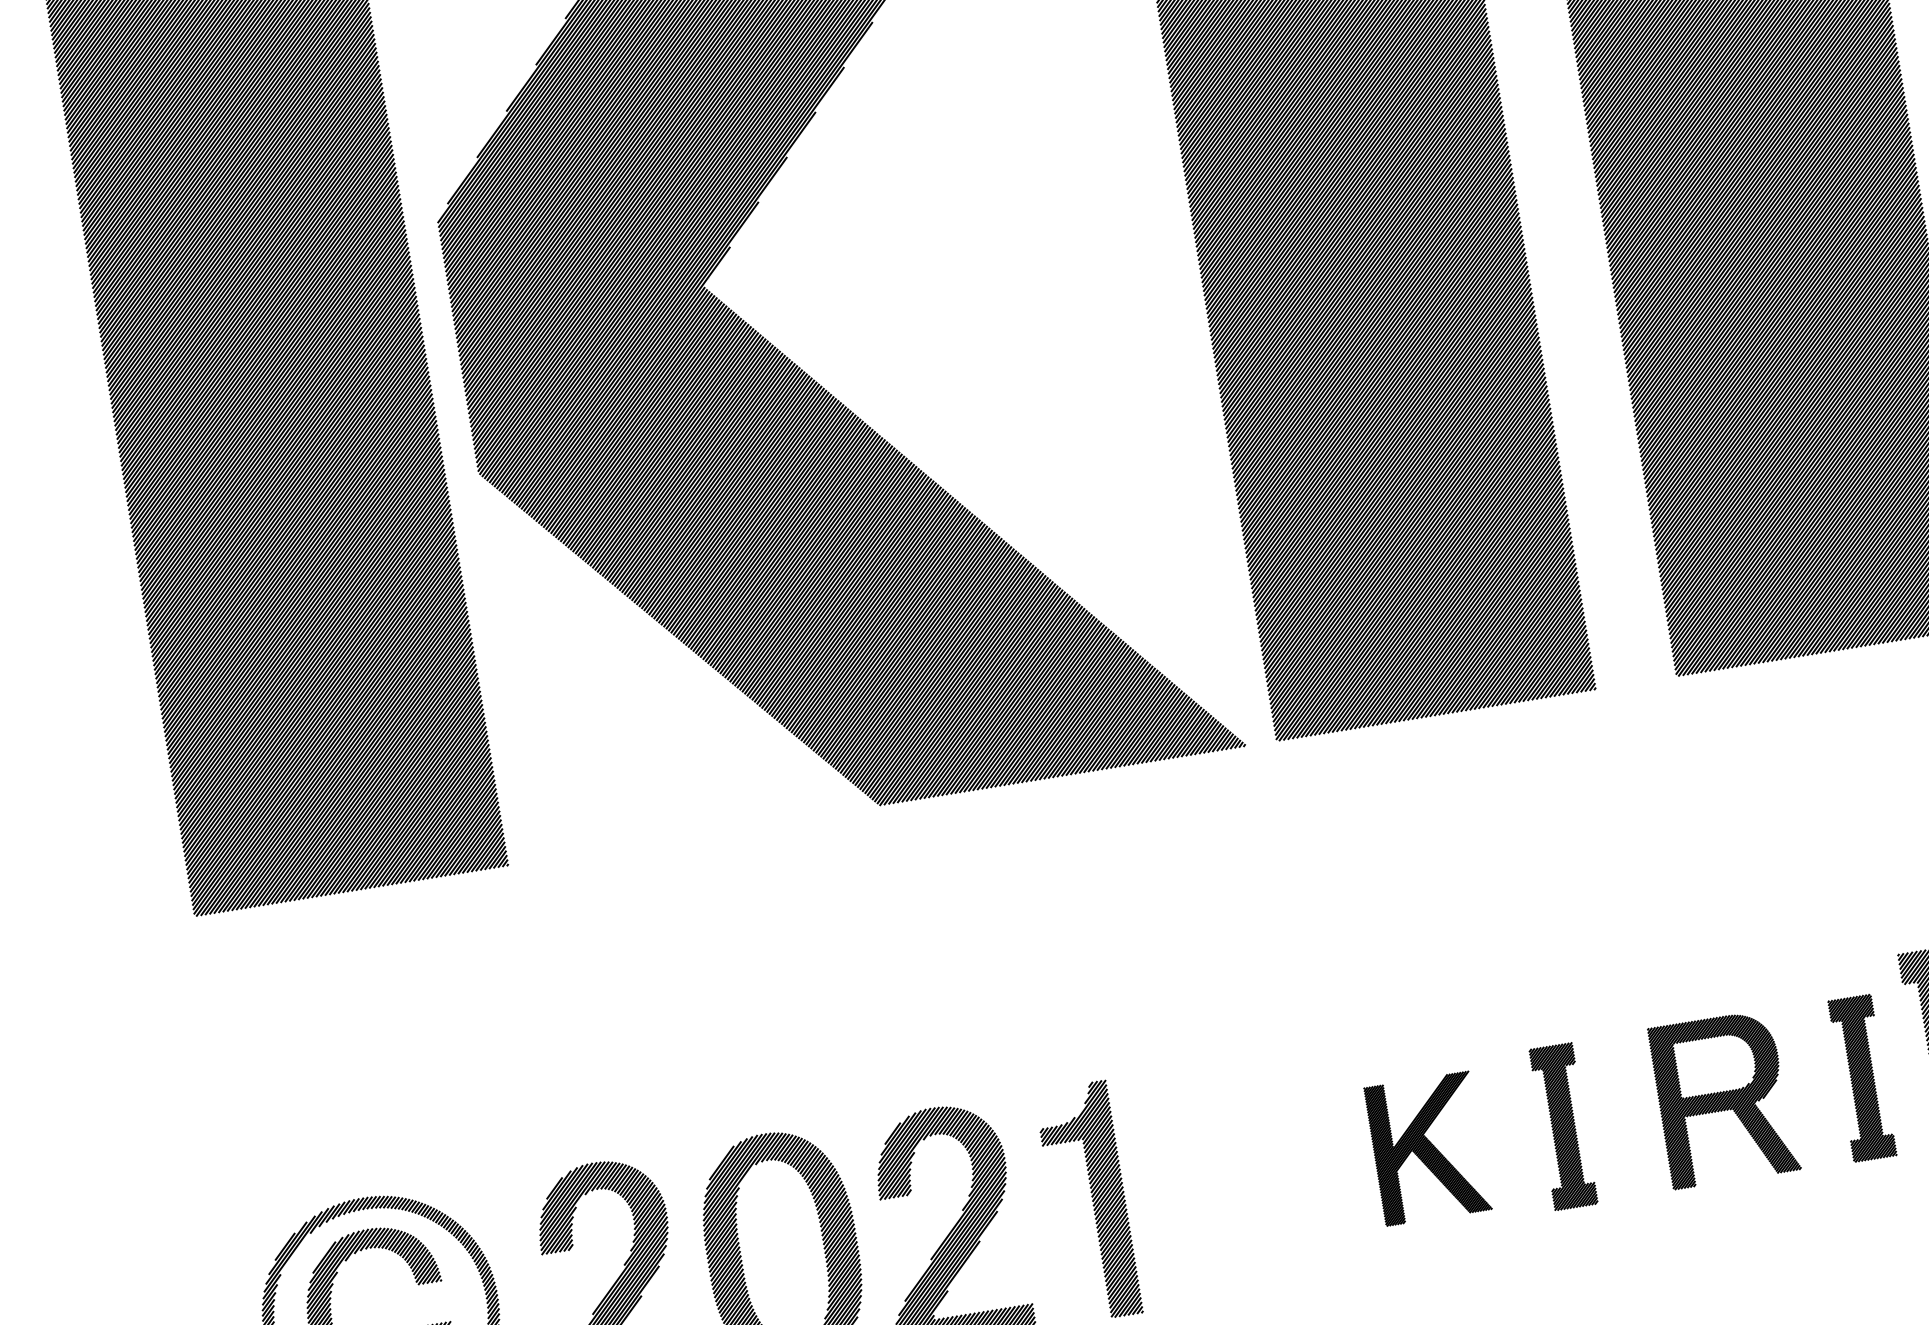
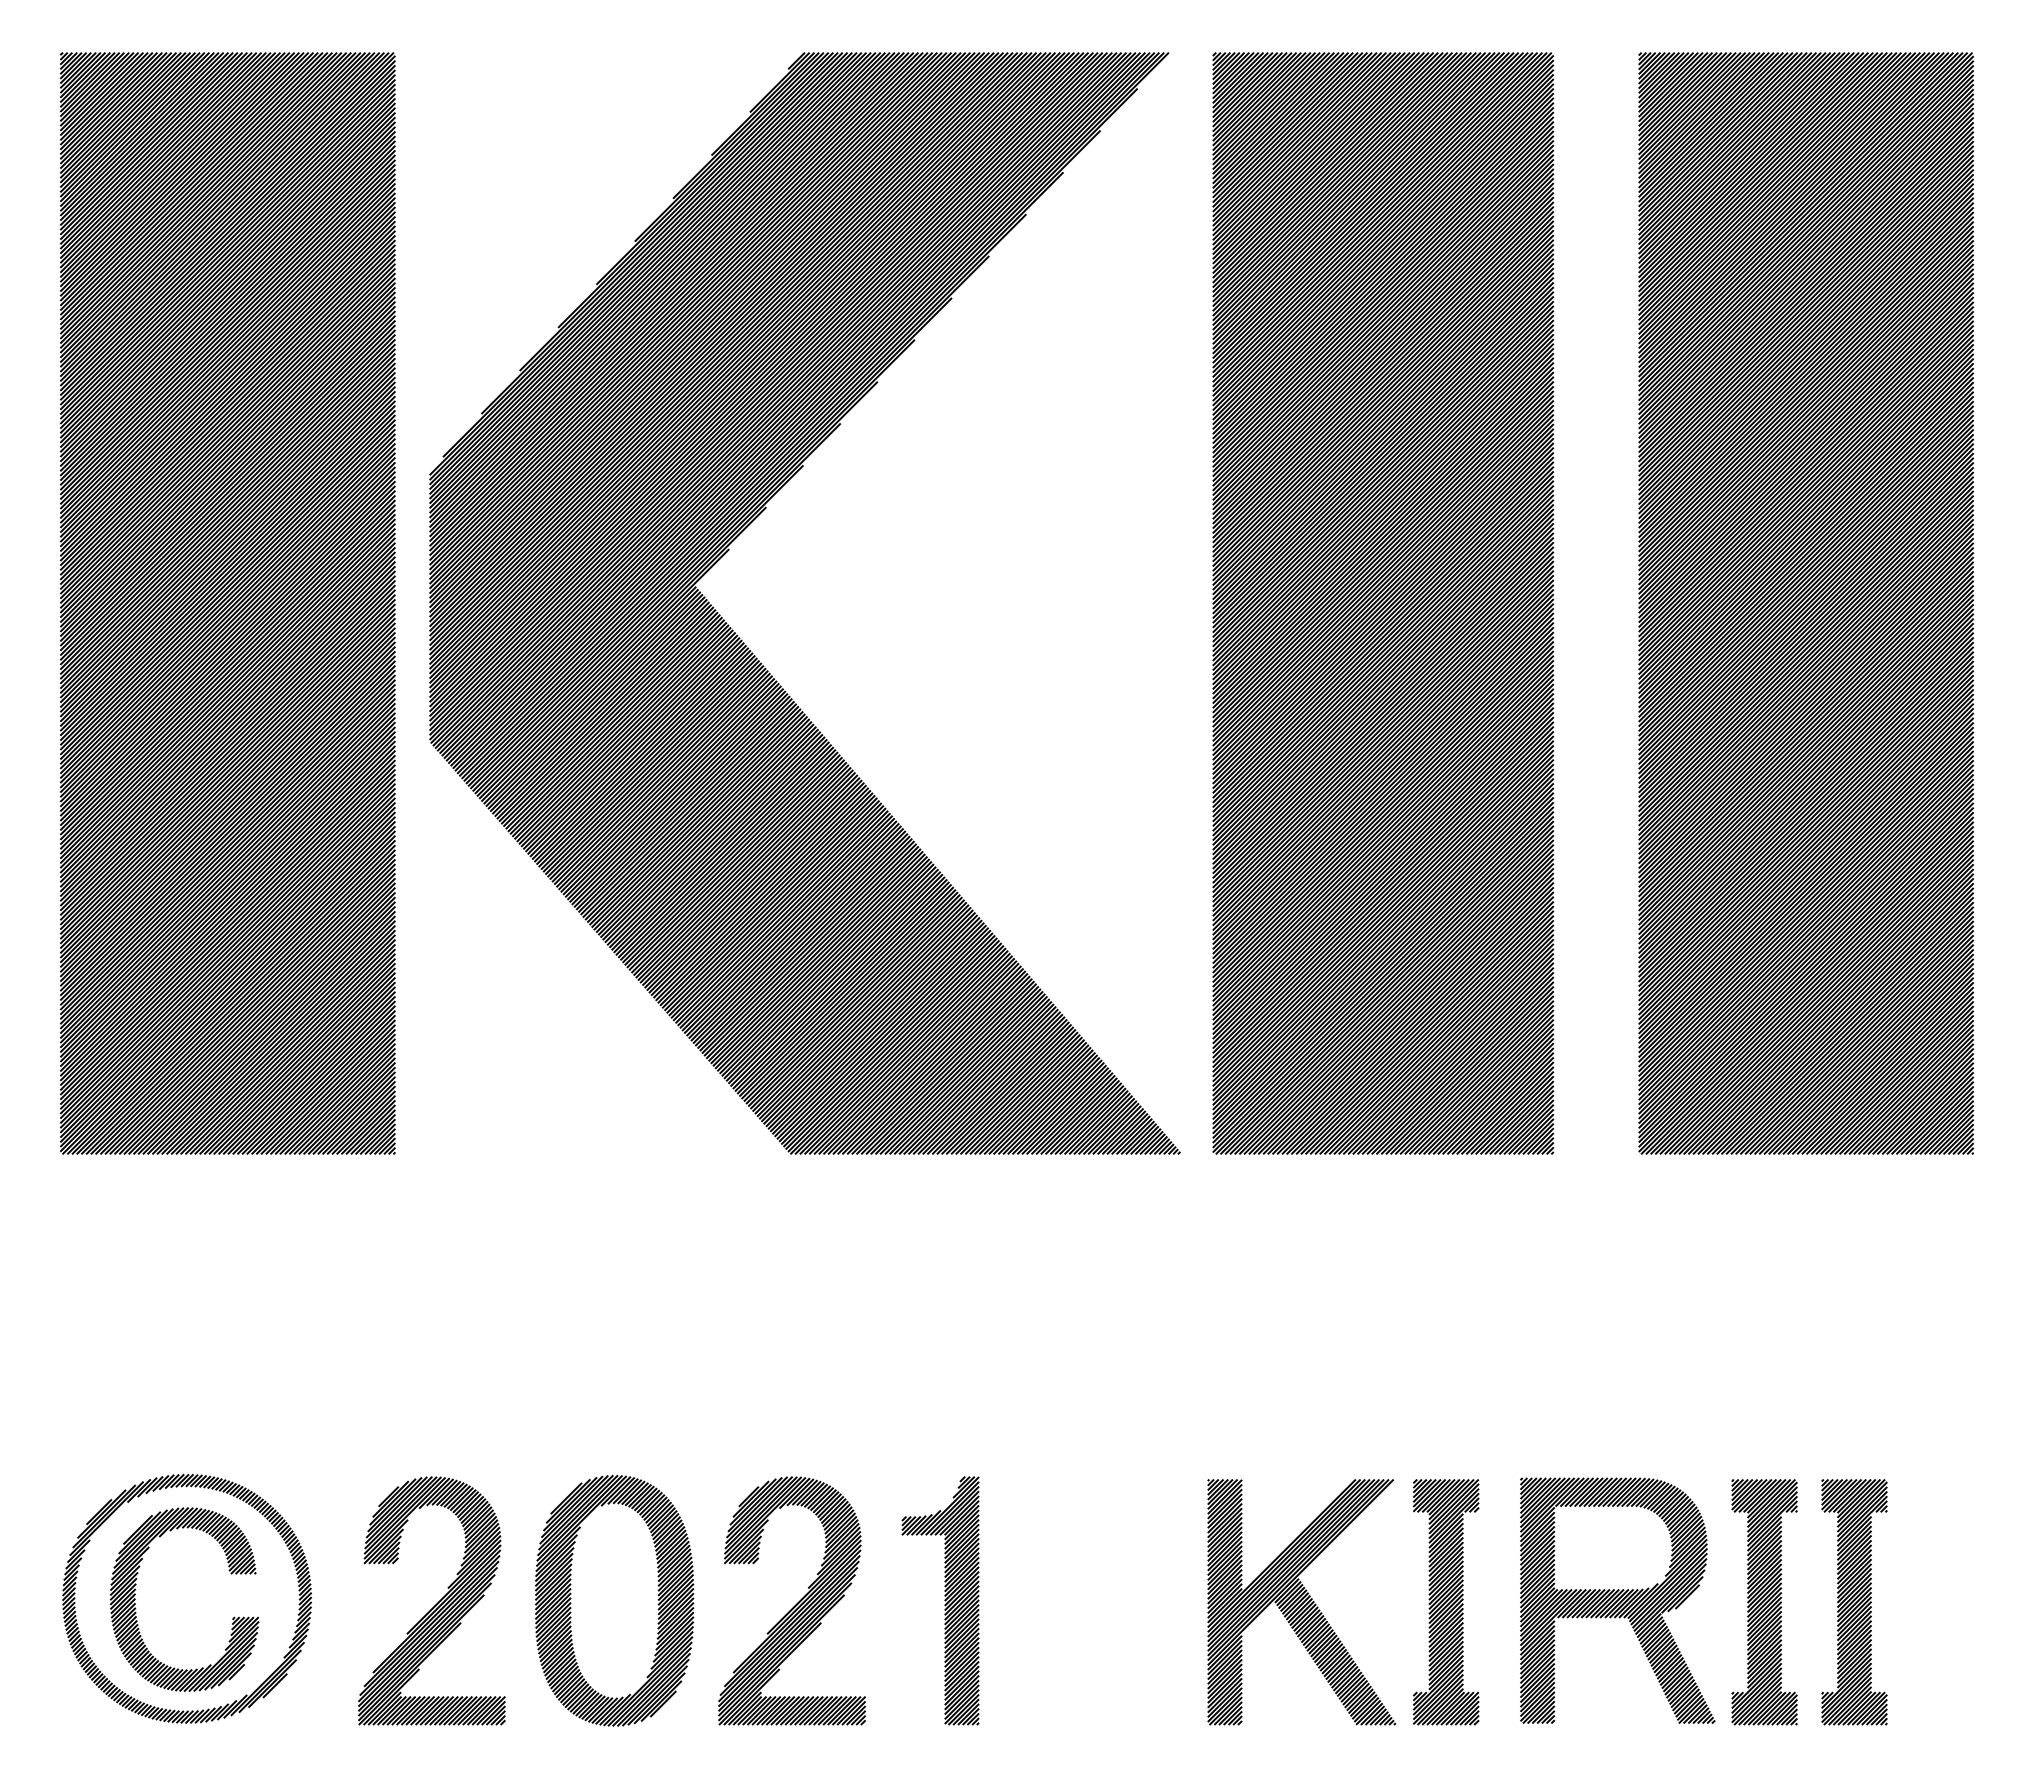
part: (1862, 1078) -> (1764, 1602), size x1.43
part: (1724, 1098) -> (1617, 1600), size x1.43
part: (1563, 1126) -> (1446, 1602), size x1.43
part: (1427, 1148) -> (1301, 1602), size x1.67

